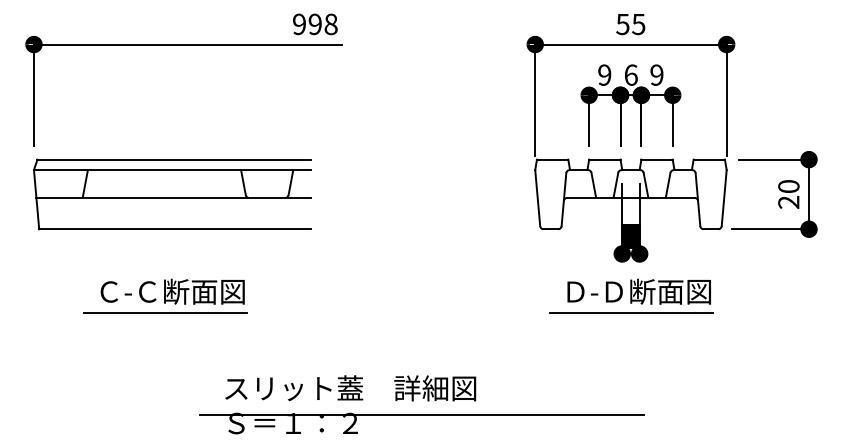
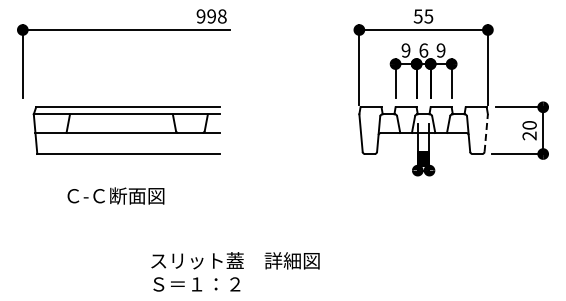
part: (172, 194) -> (126, 130), moved
line: (724, 198) -> (486, 133), solid -> dashed
part: (630, 295) -> (423, 198), removed
line: (164, 313) -> (110, 210), removed
line: (422, 414) -> (283, 278), removed

